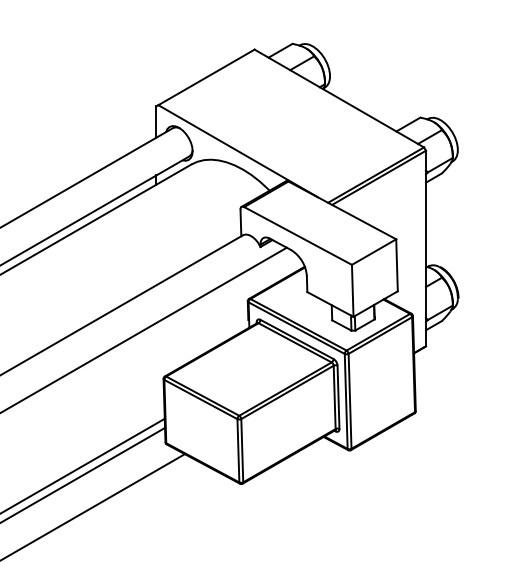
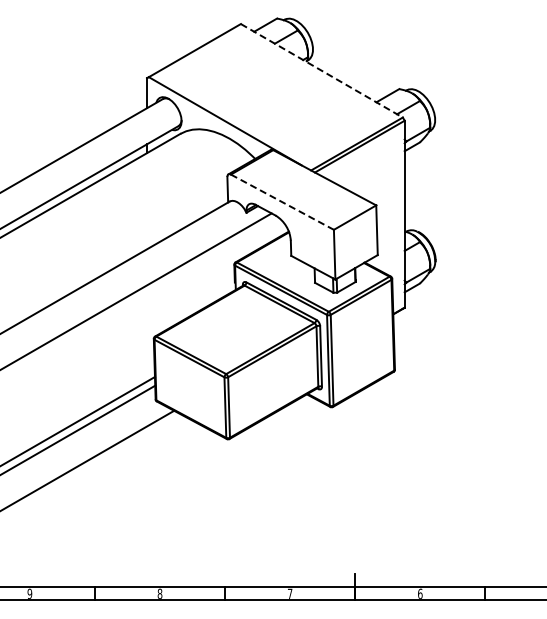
line: (338, 98) -> (321, 70), solid -> dashed
line: (298, 236) -> (282, 202), solid -> dashed

